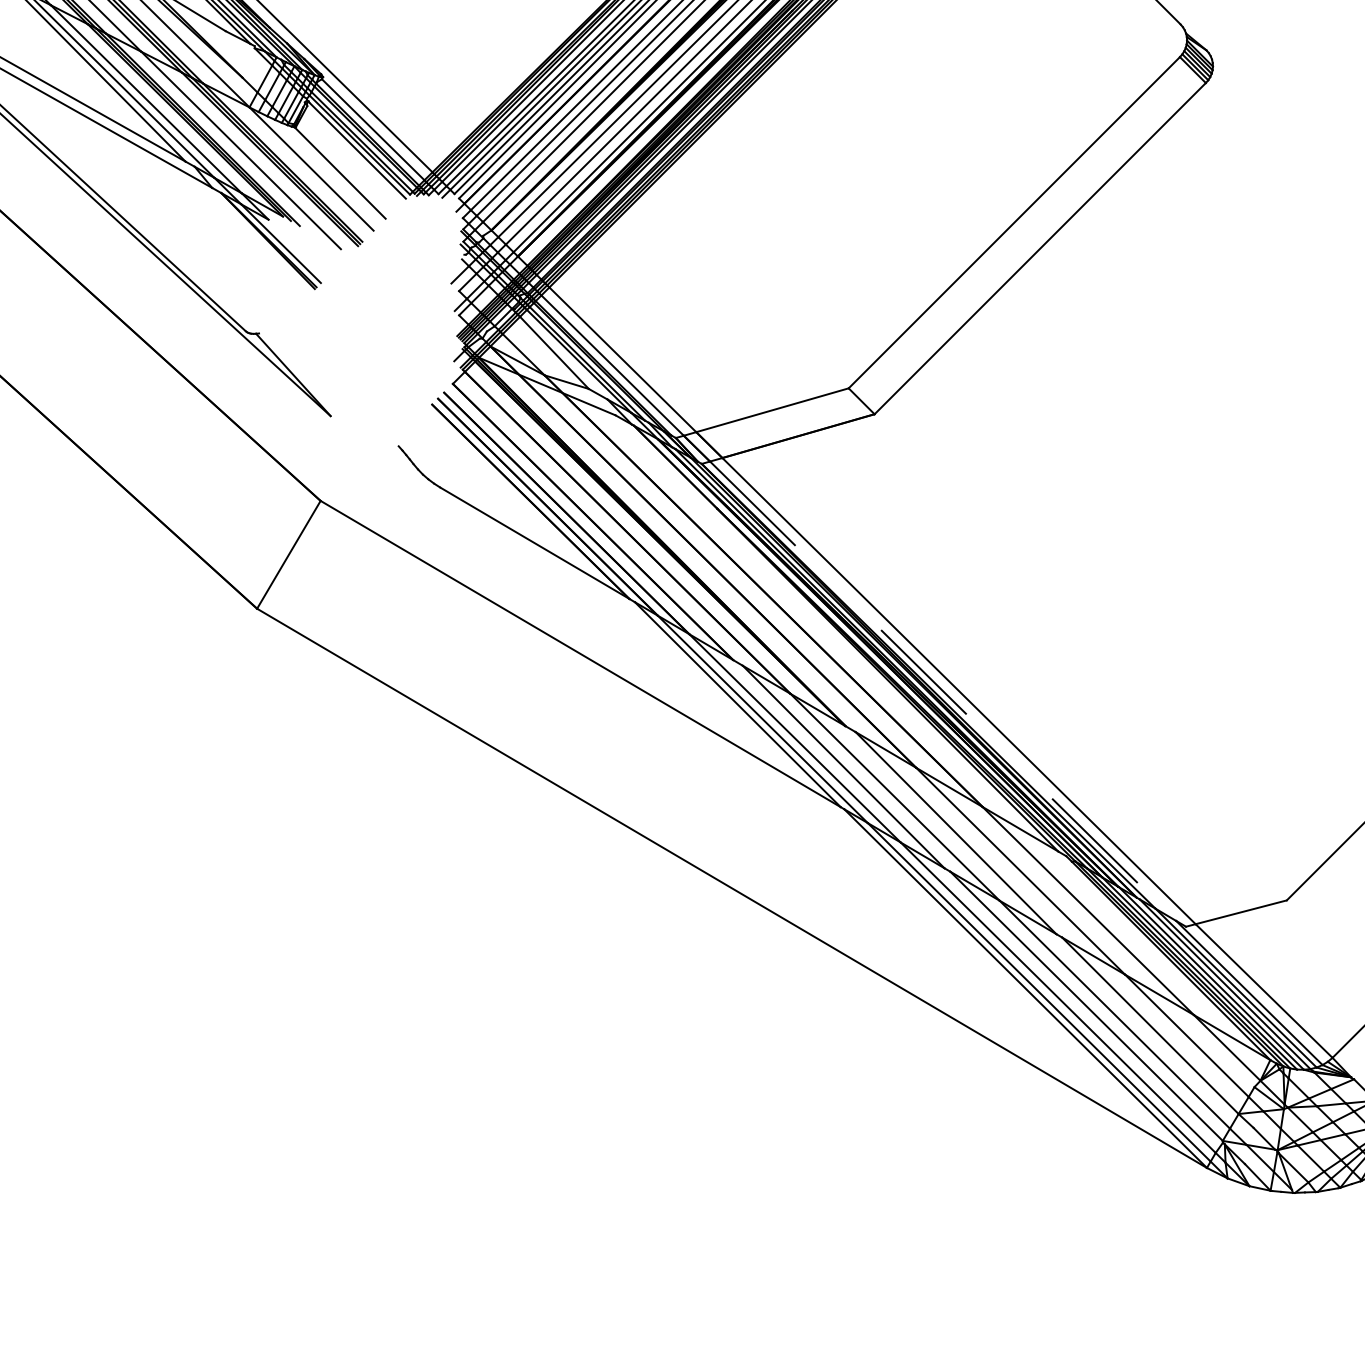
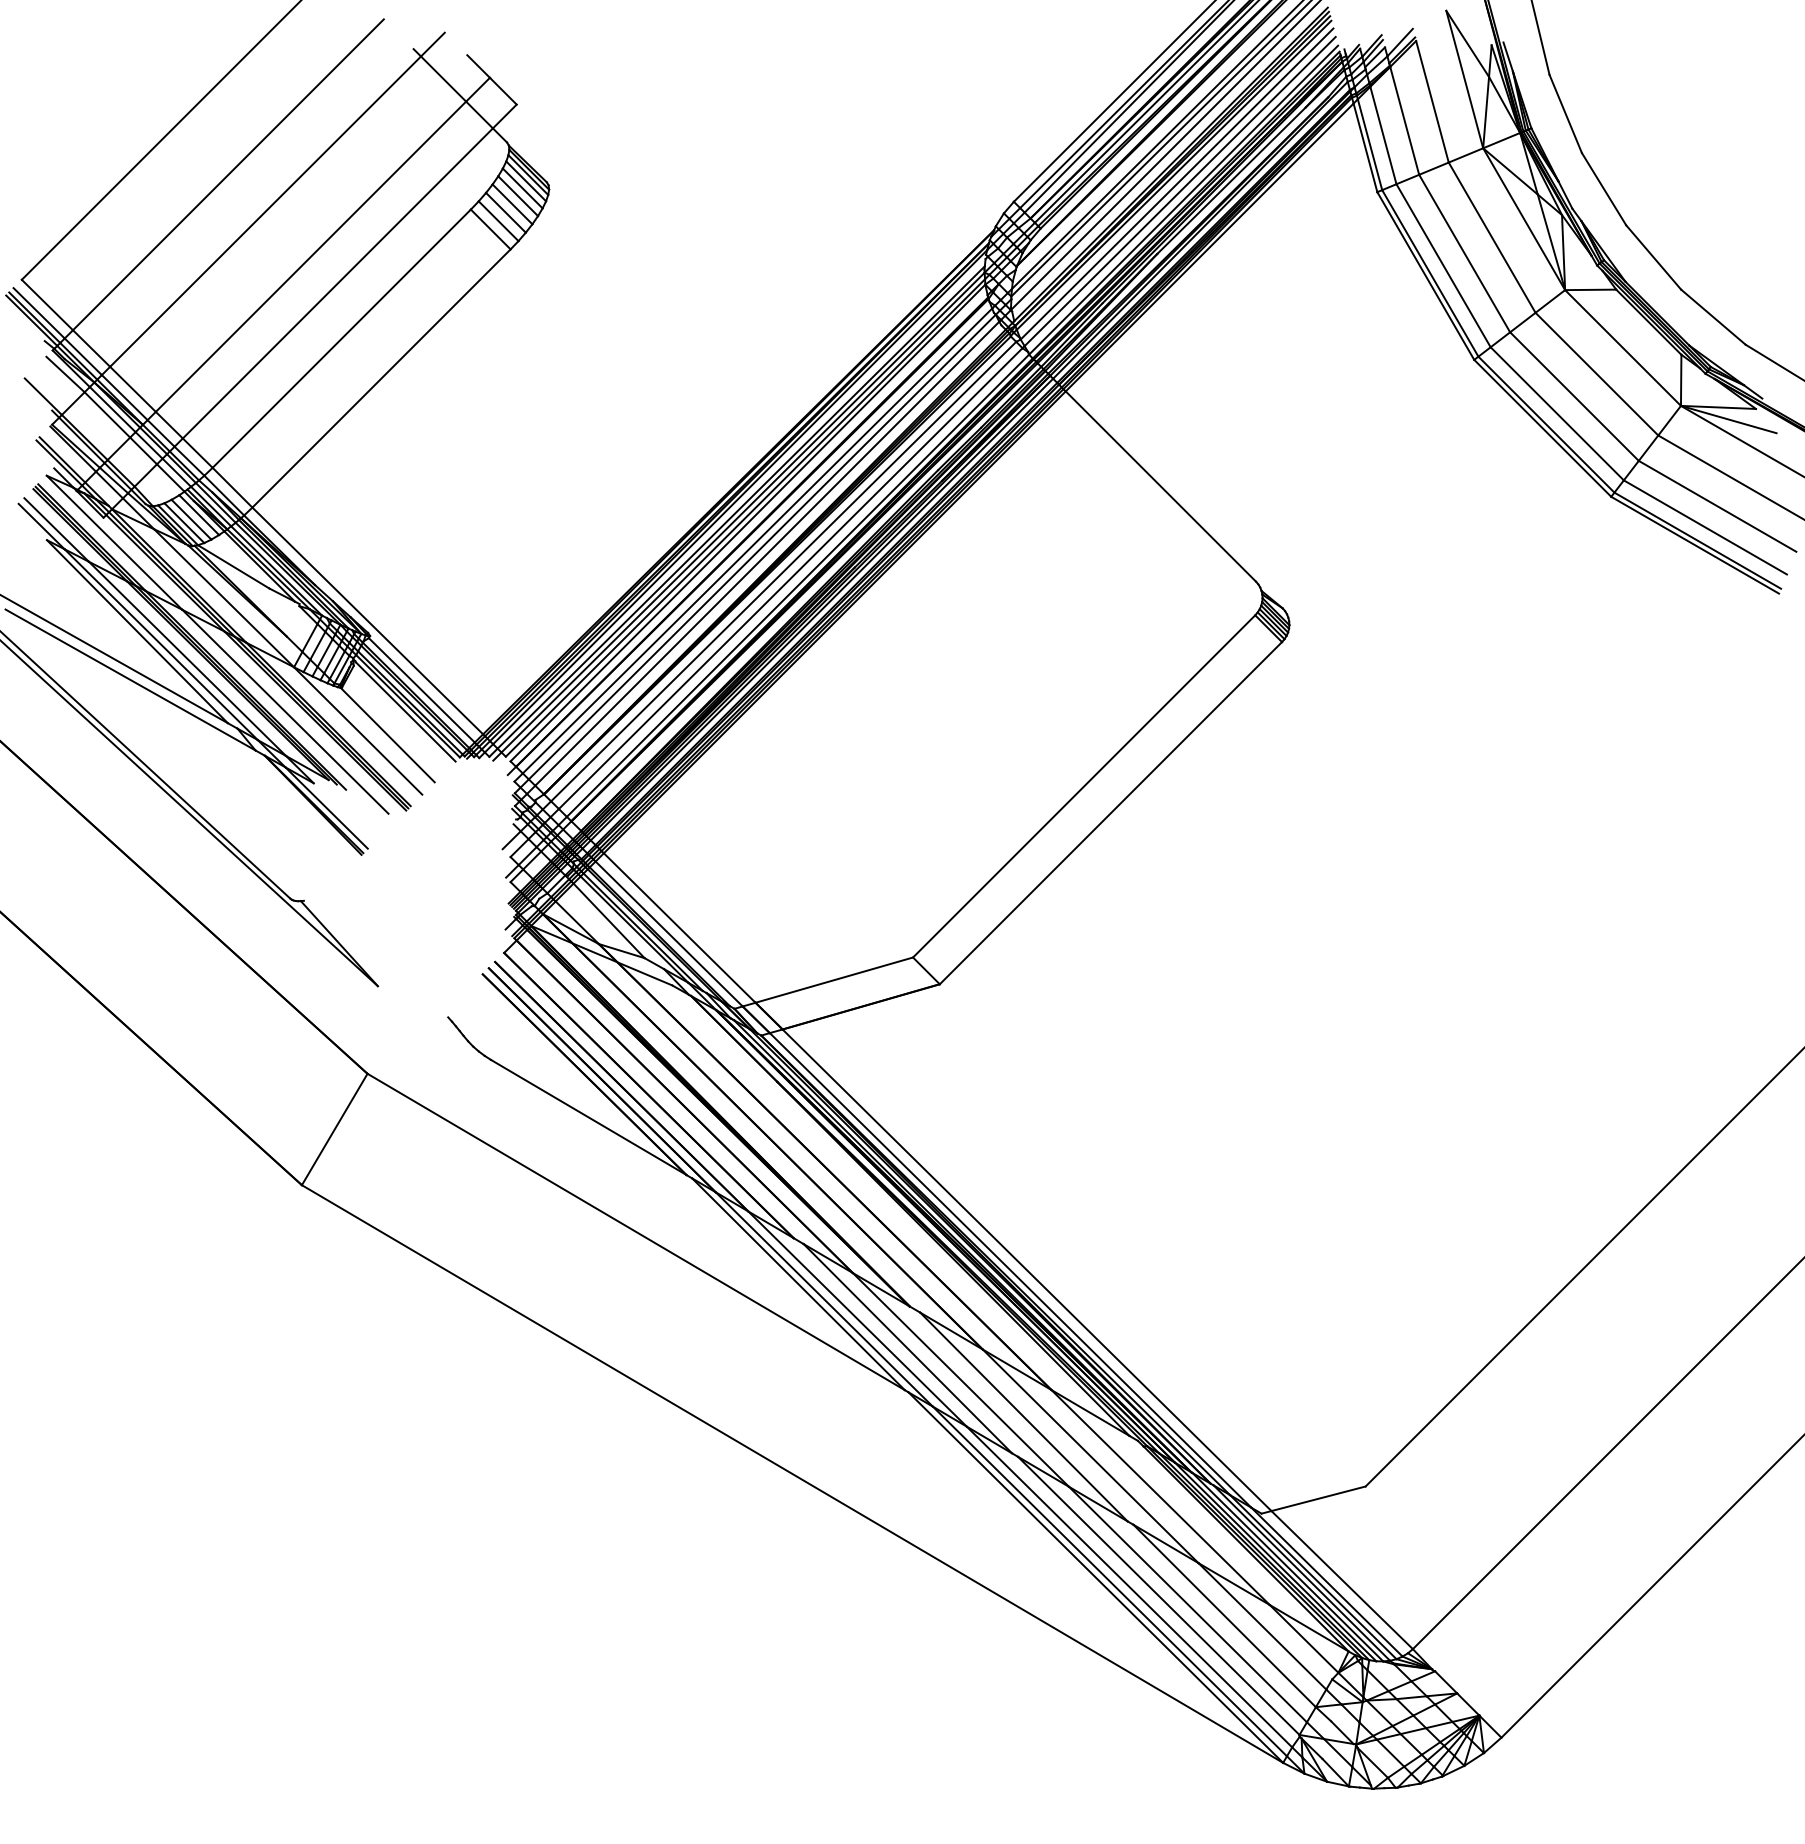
line: (943, 691) -> (1010, 1270), dashed -> solid

